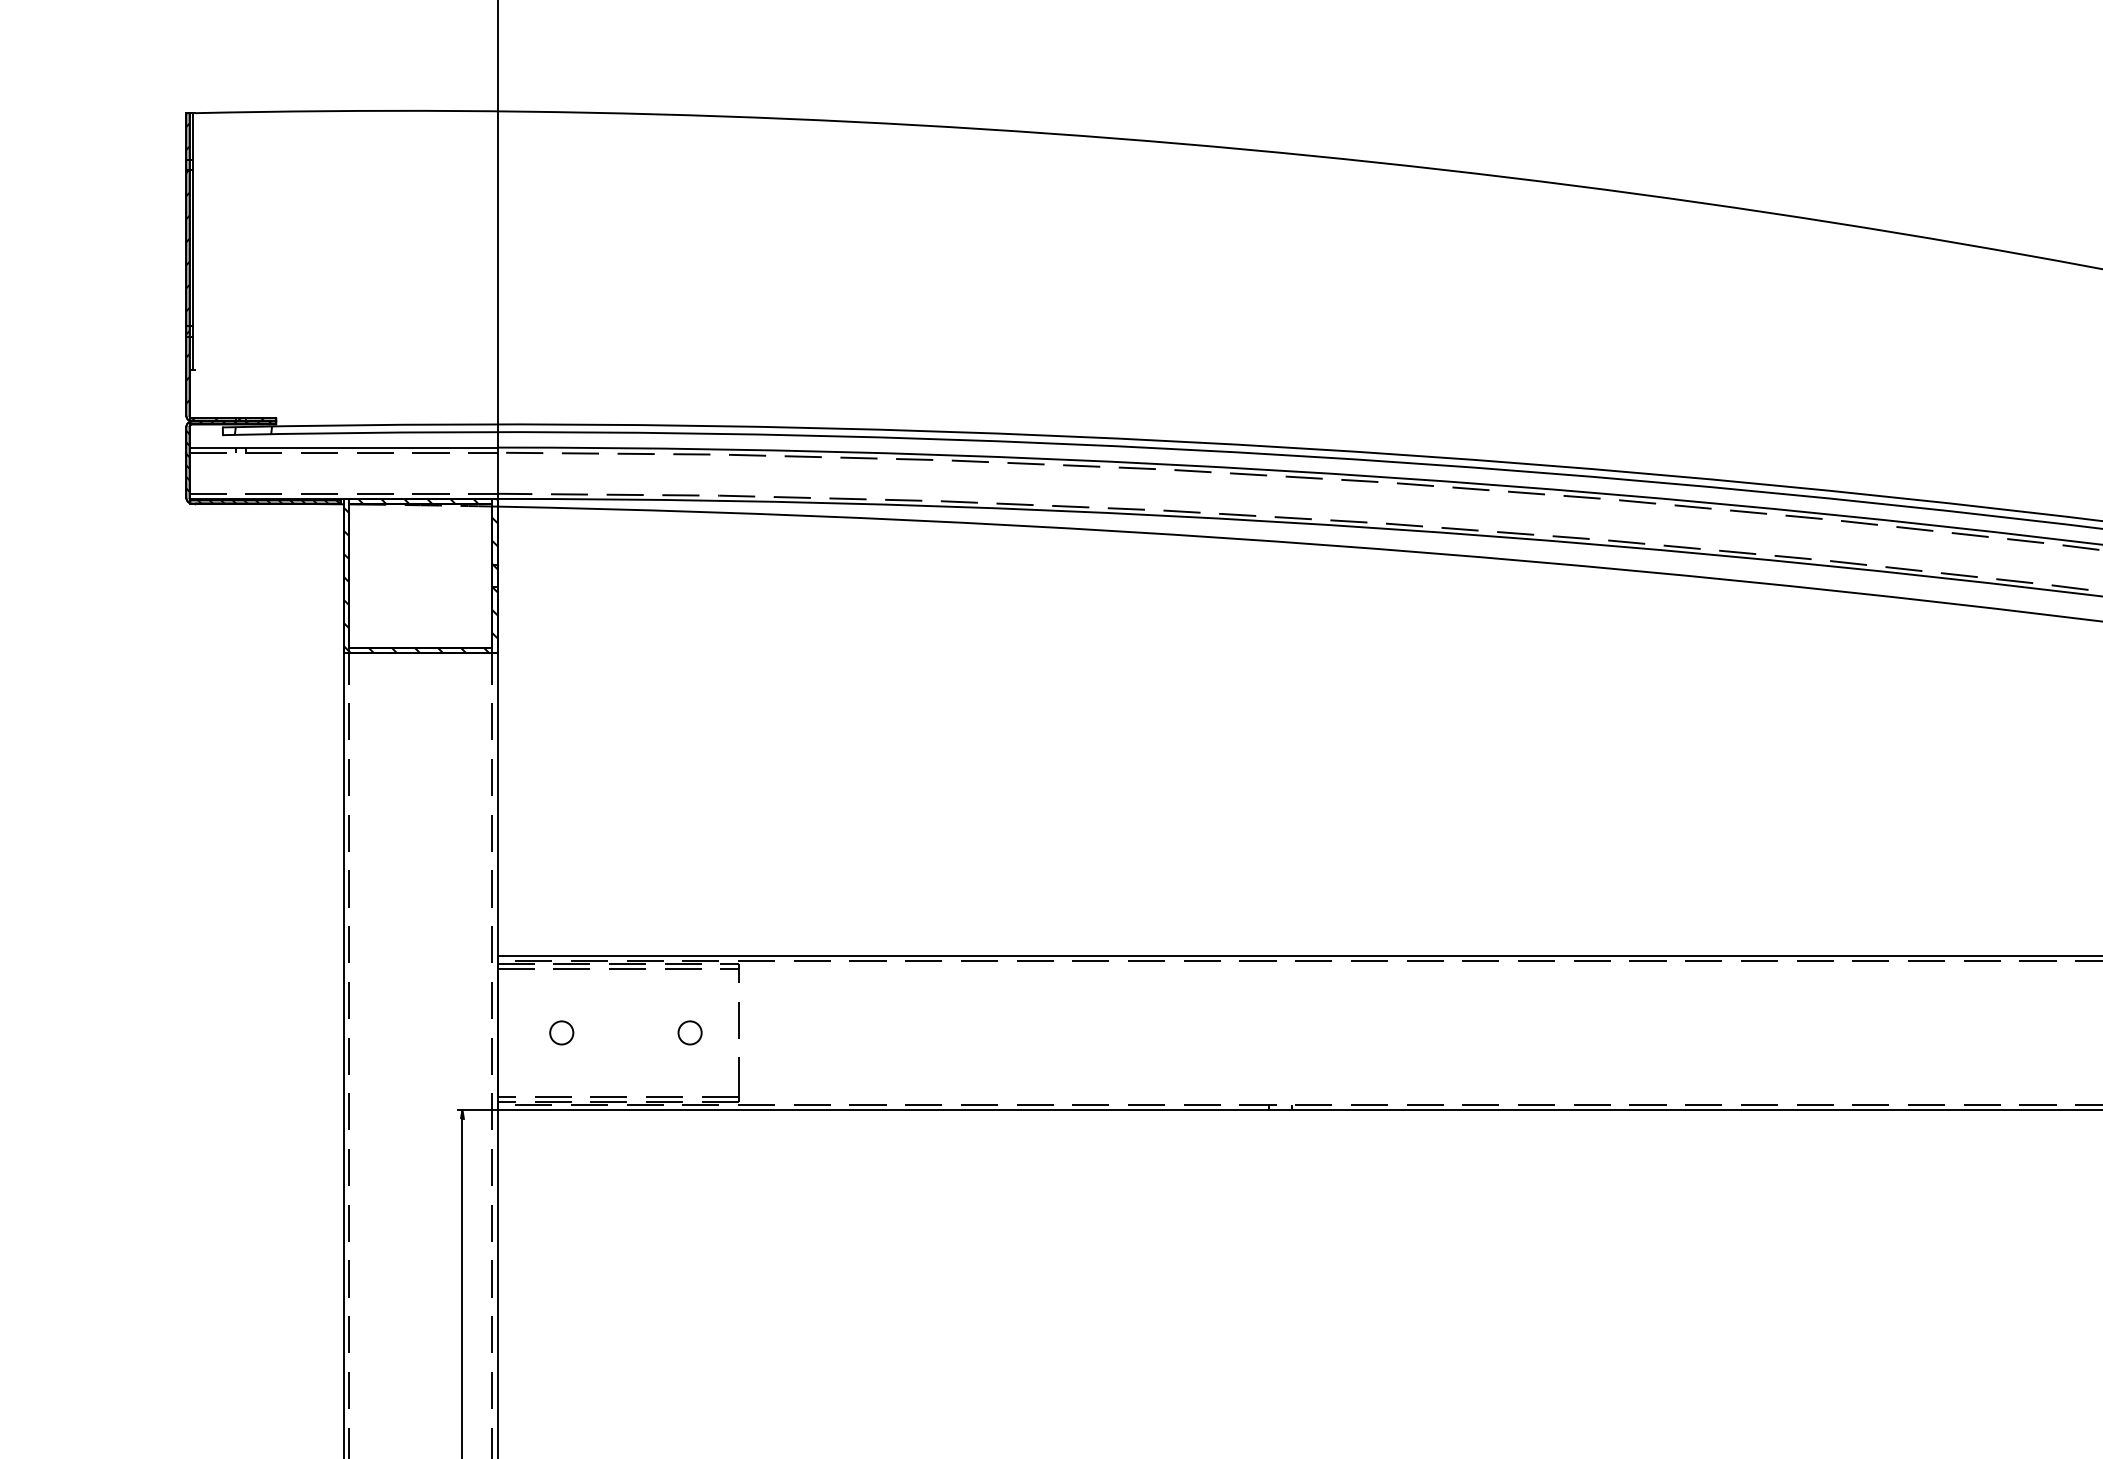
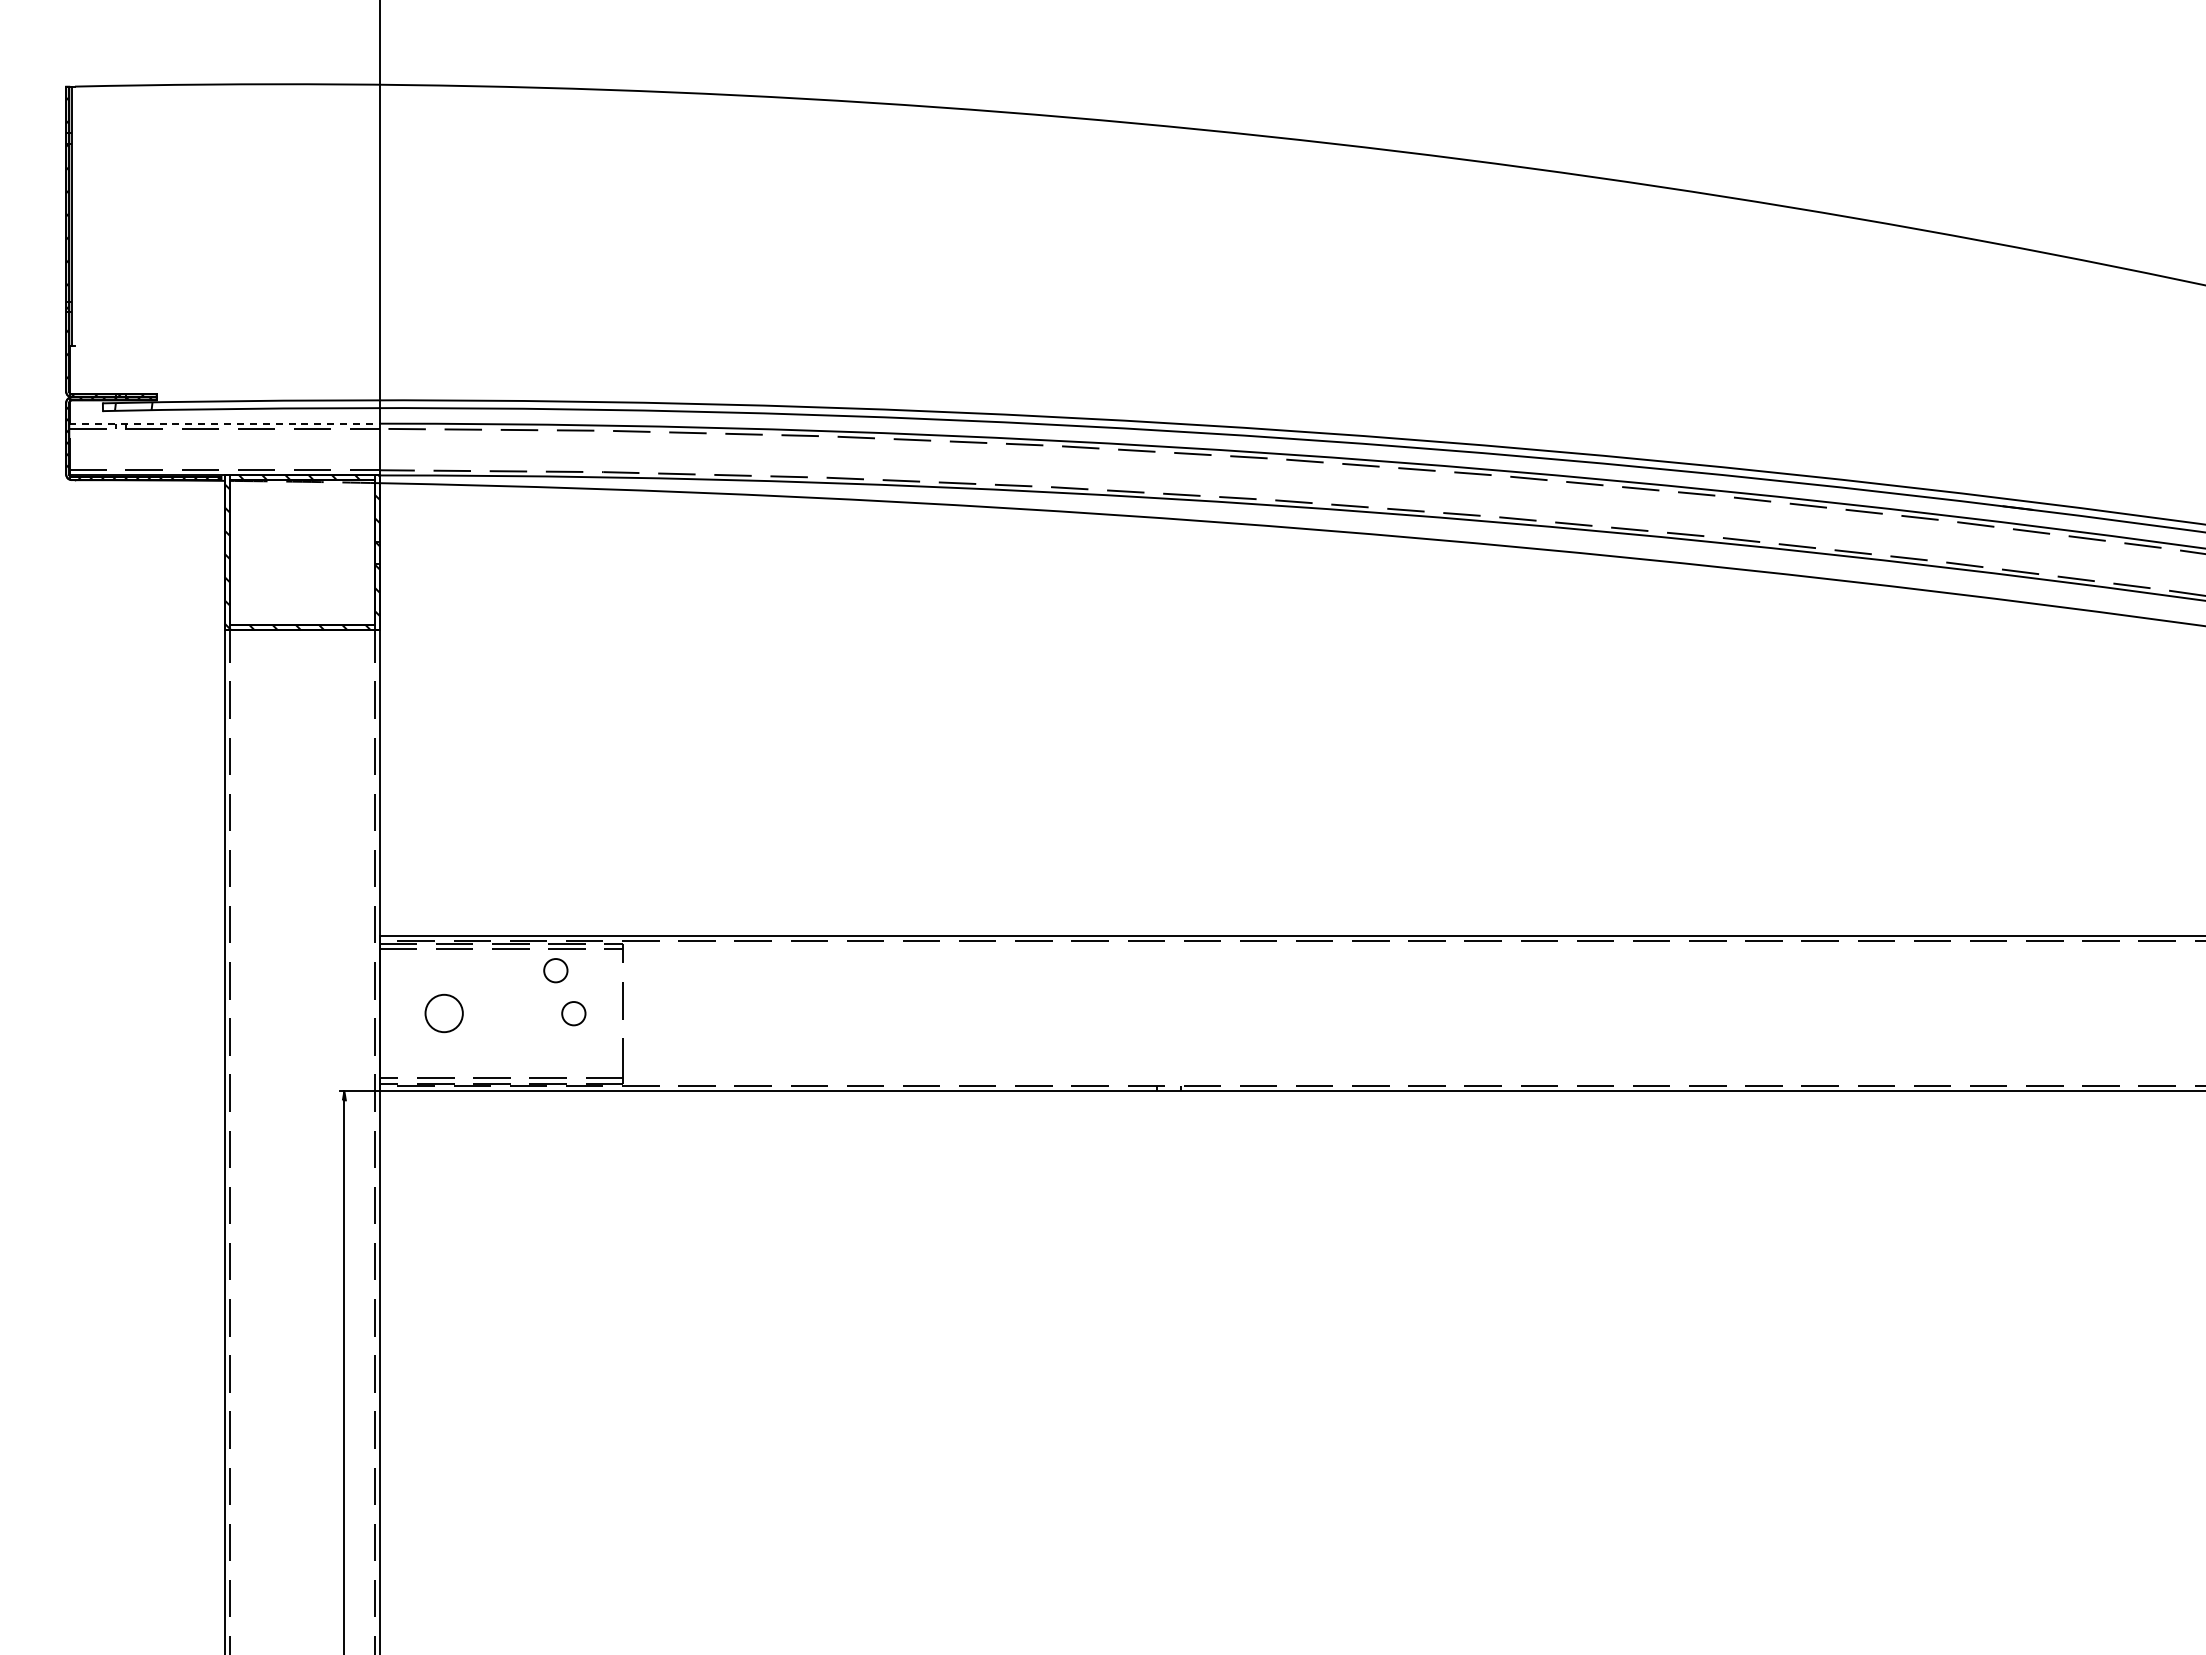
line: (344, 447) -> (225, 423), solid -> dashed
circle: (671, 990) -> (555, 970), added
circle: (561, 1032) -> (444, 1013), size x1.6

